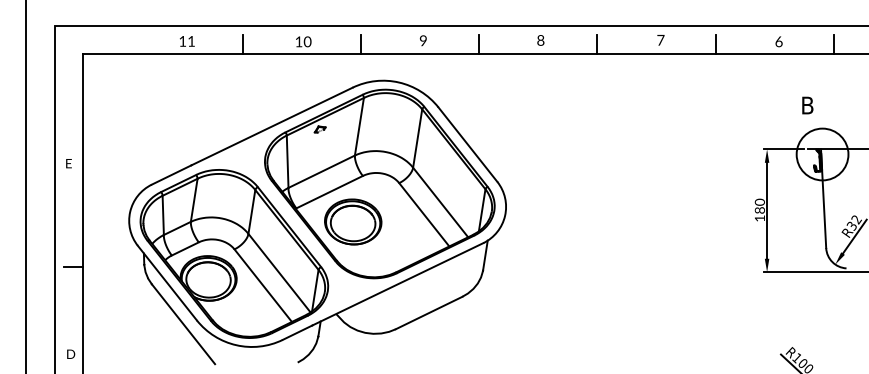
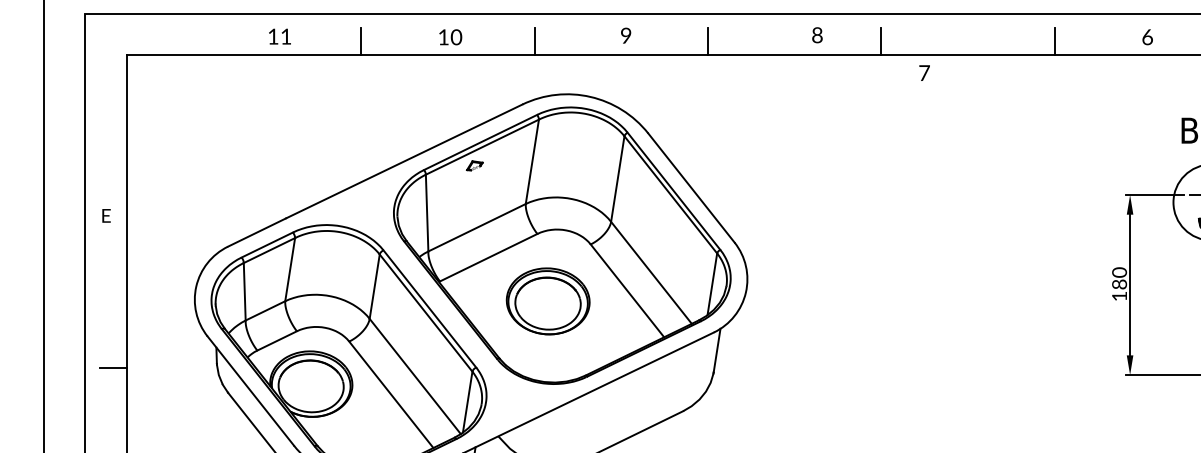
text: (540, 40) -> (816, 35), moved
text: (660, 40) -> (923, 73), moved
part: (353, 221) -> (548, 300), moved

